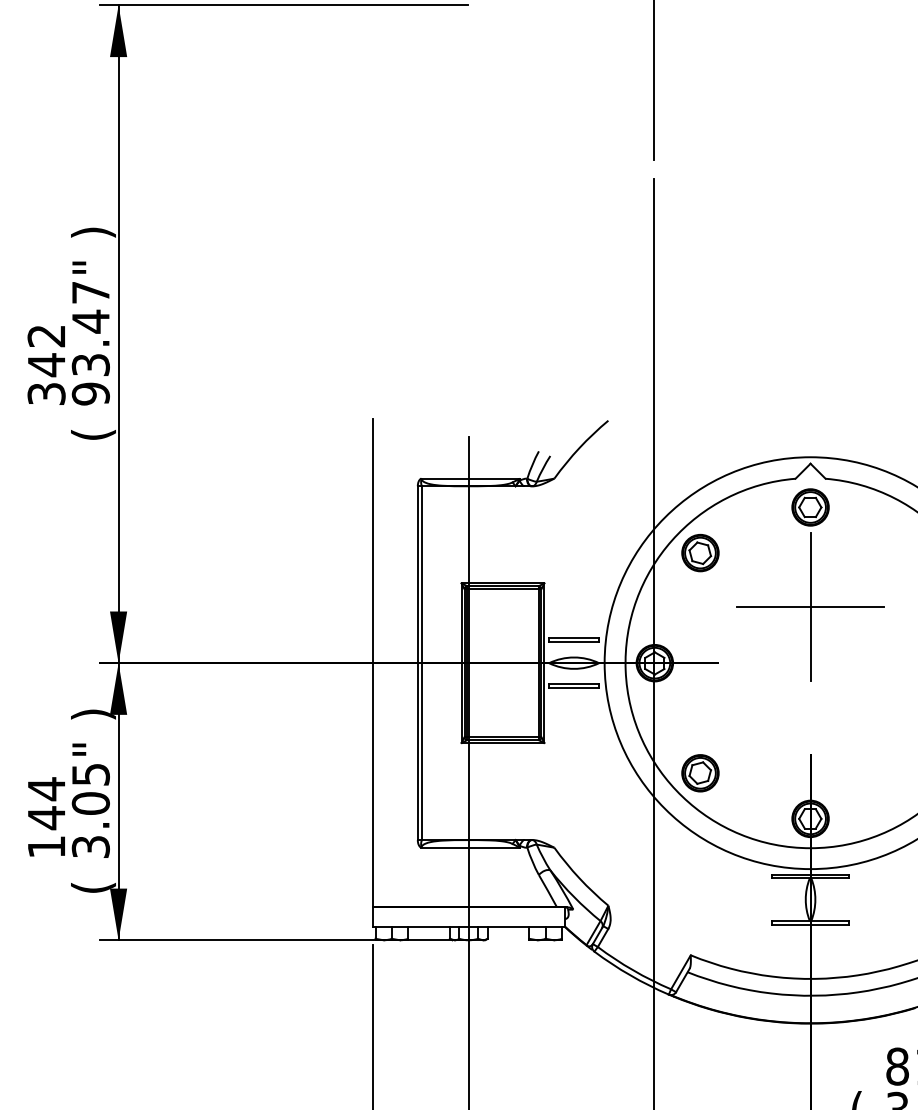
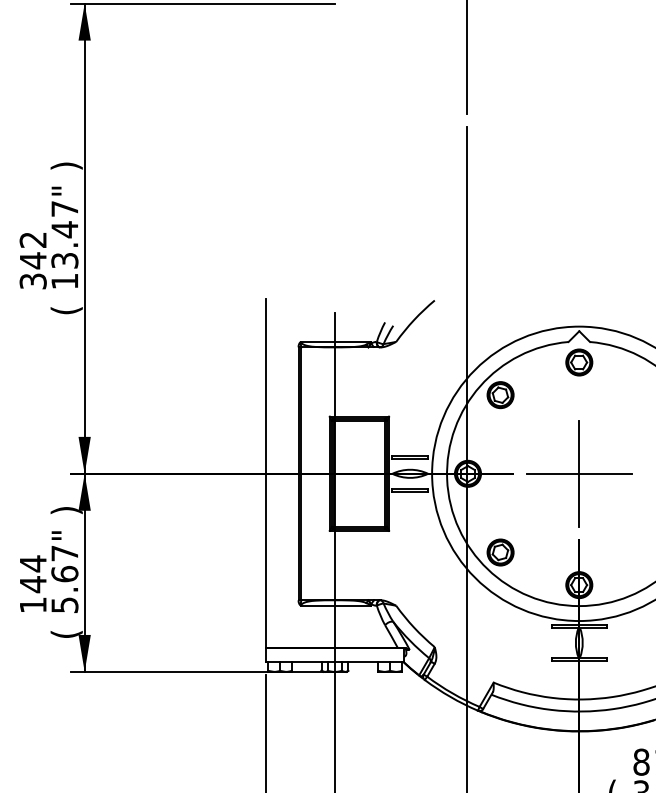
text: (90, 393) -> (64, 281), 93.47" -> 13.47"
part: (810, 606) -> (579, 473), moved
text: (90, 810) -> (64, 579), 3.05" -> 5.67"

